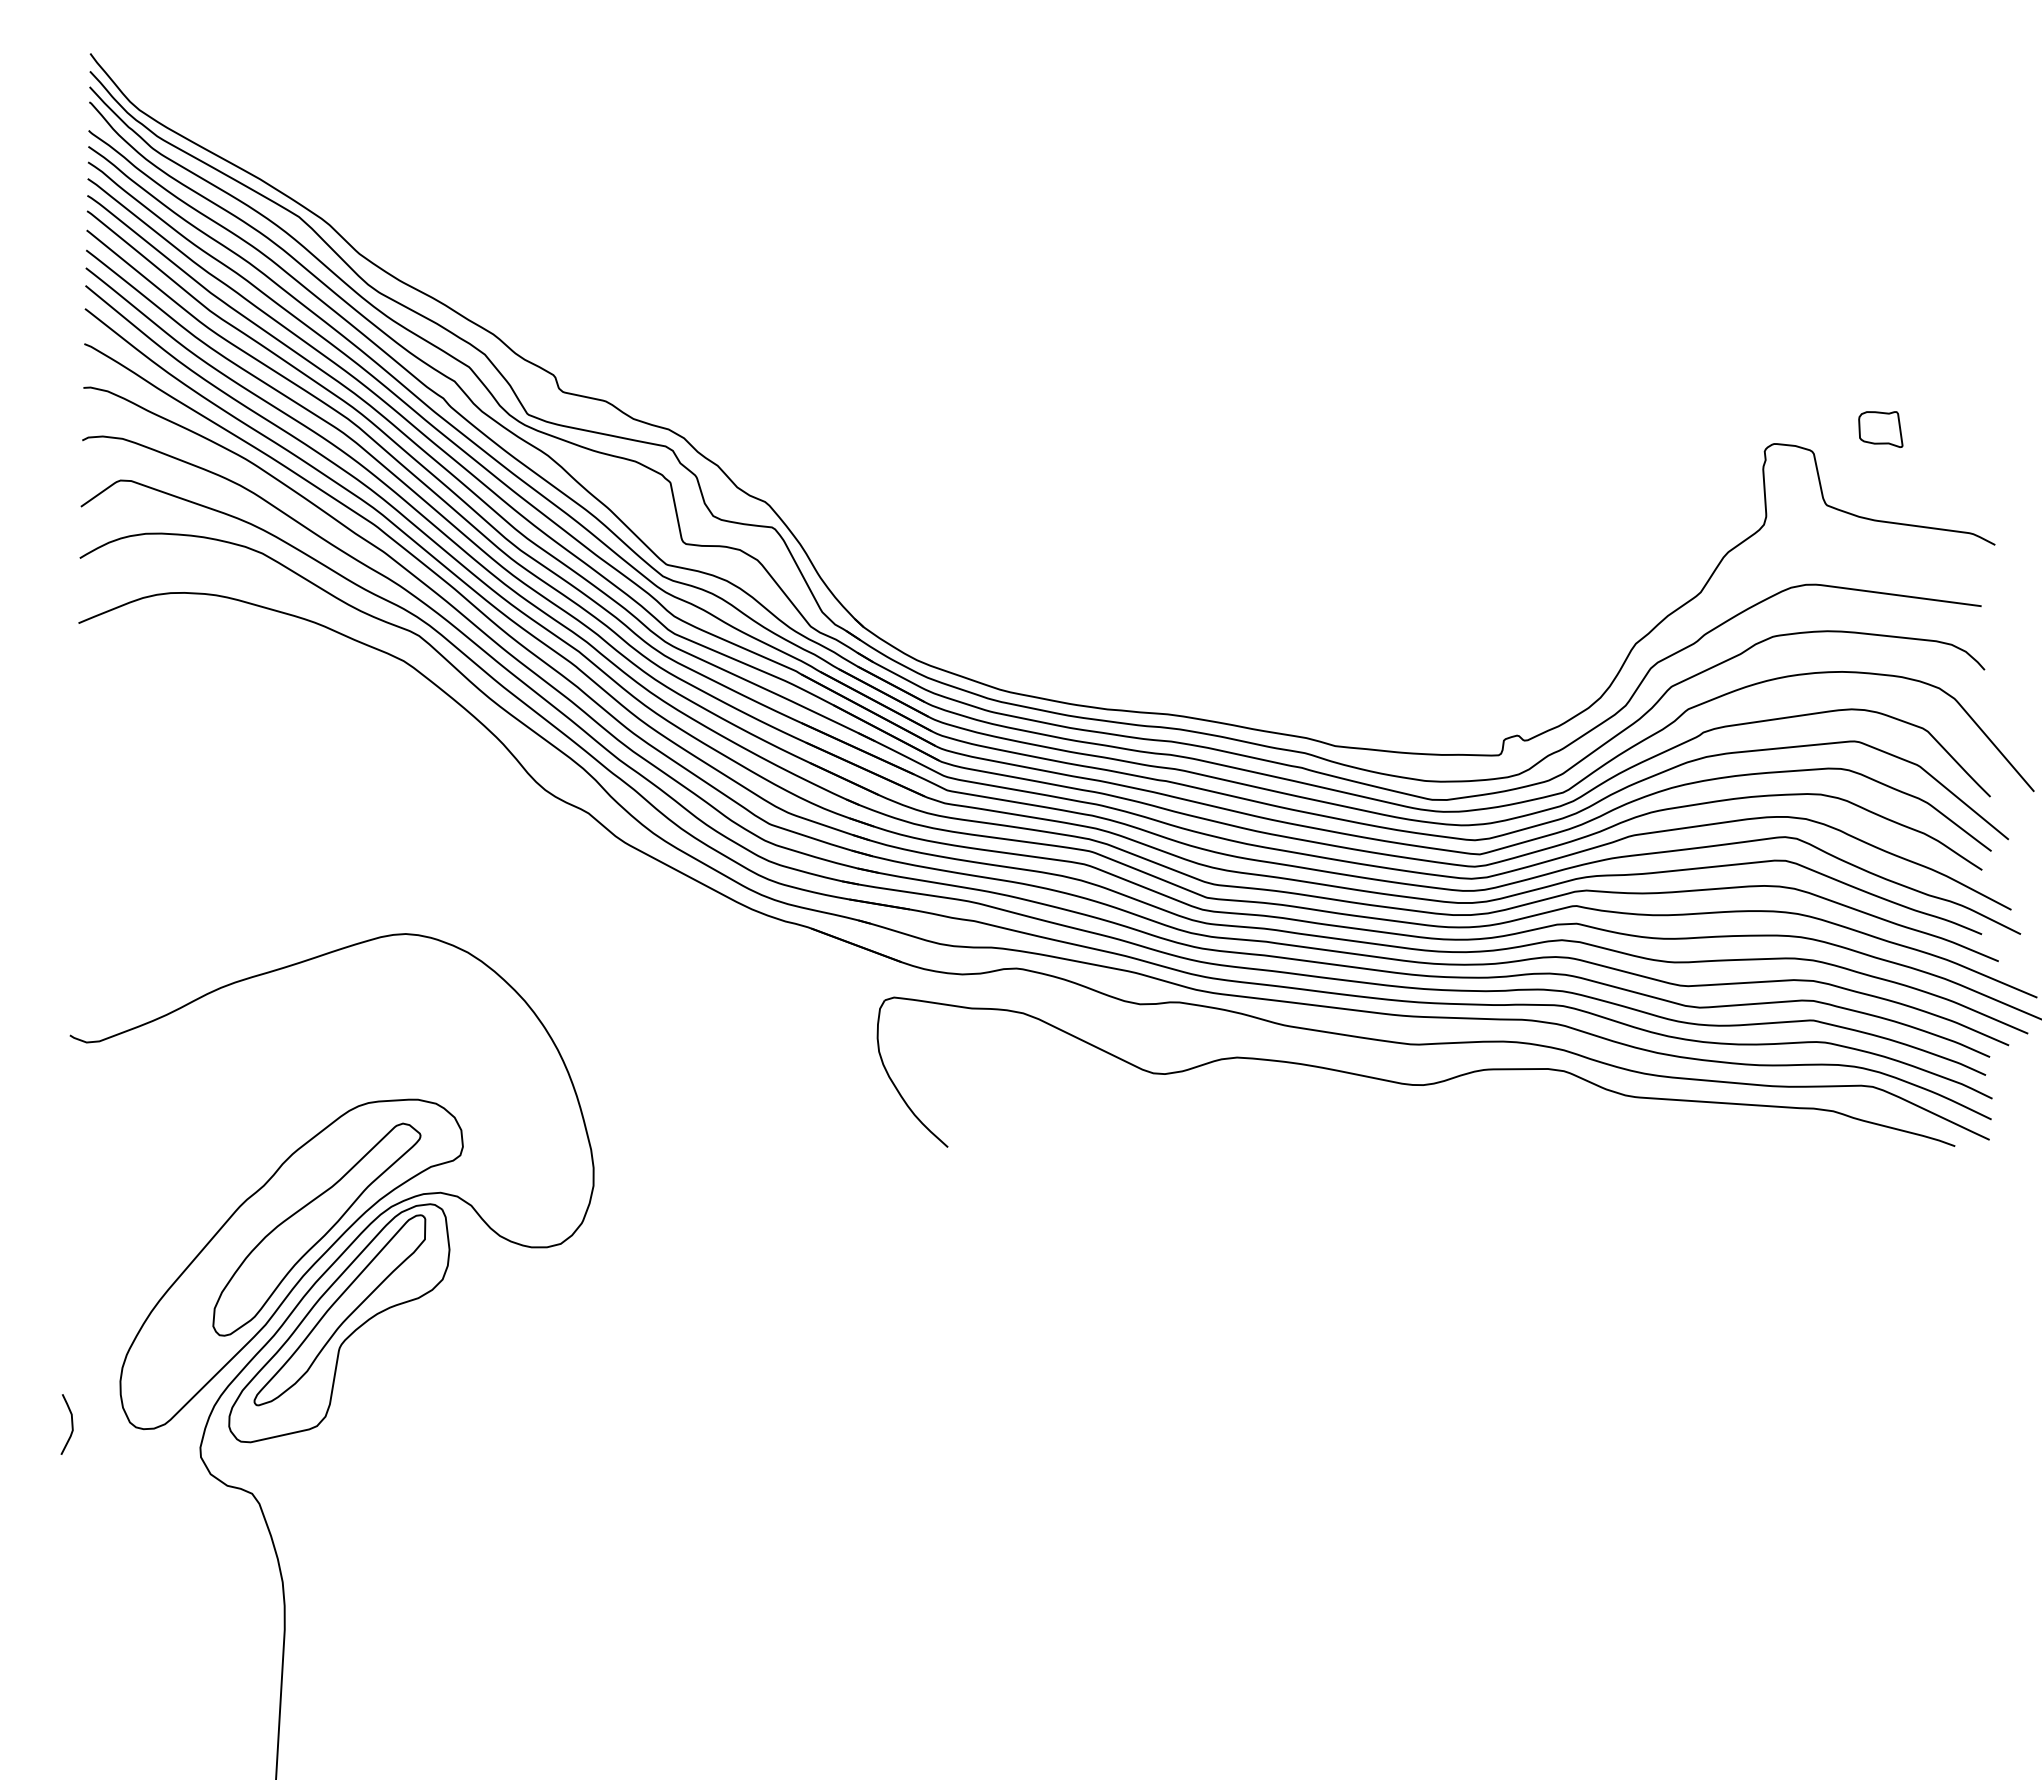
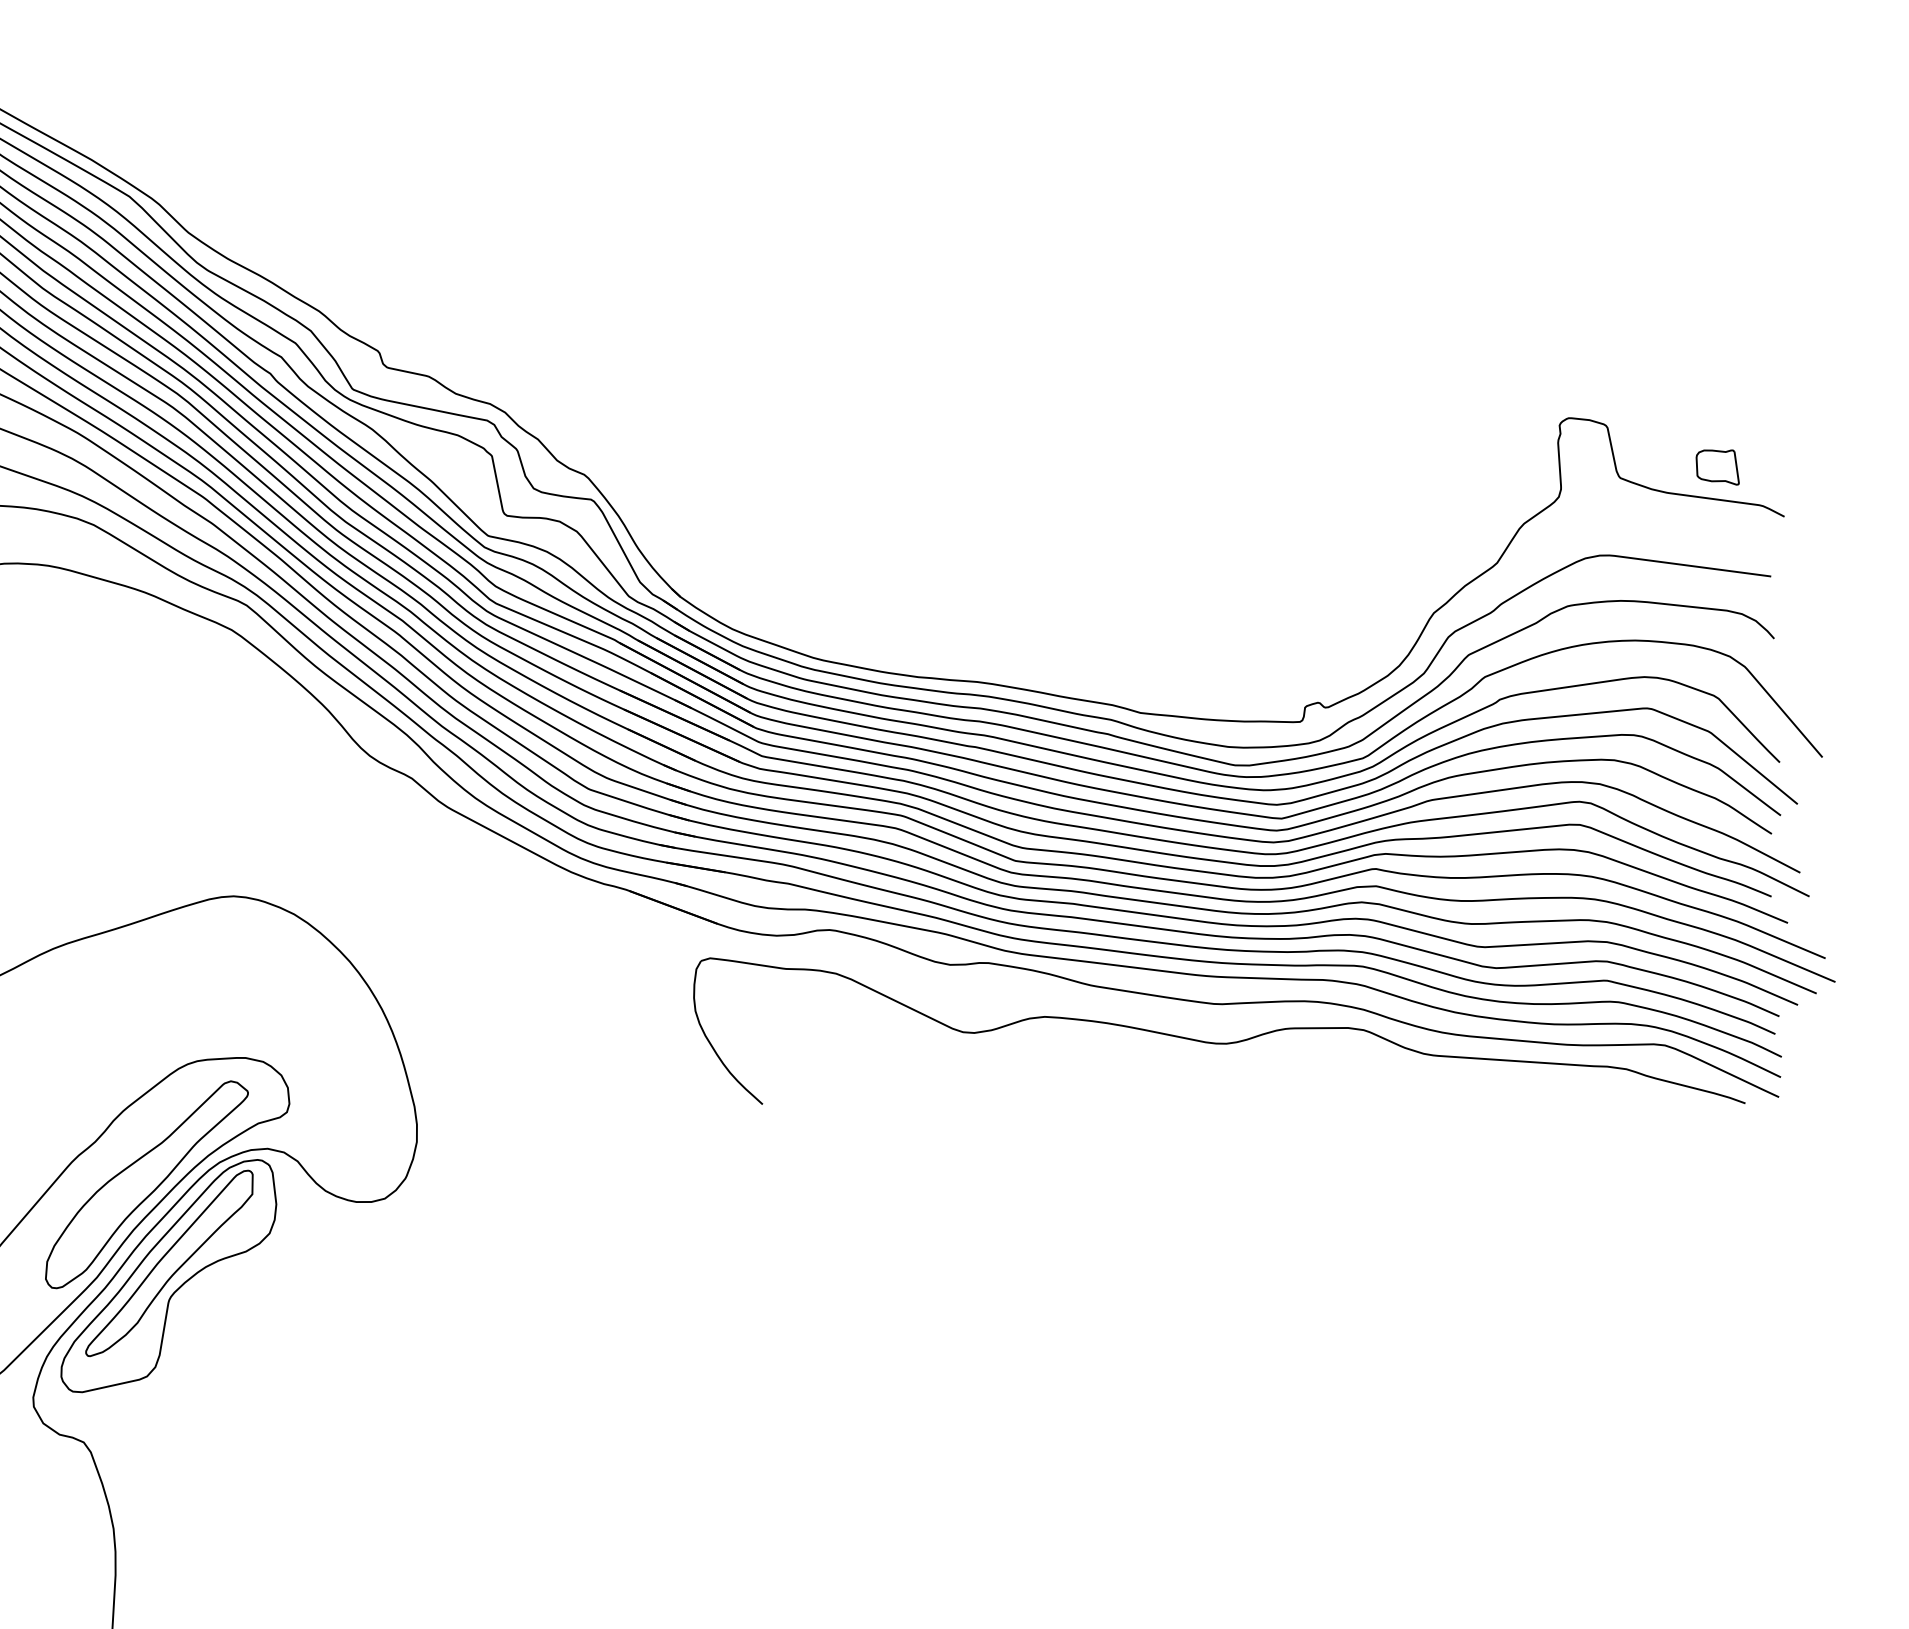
part: (1880, 429) -> (1717, 467), moved

